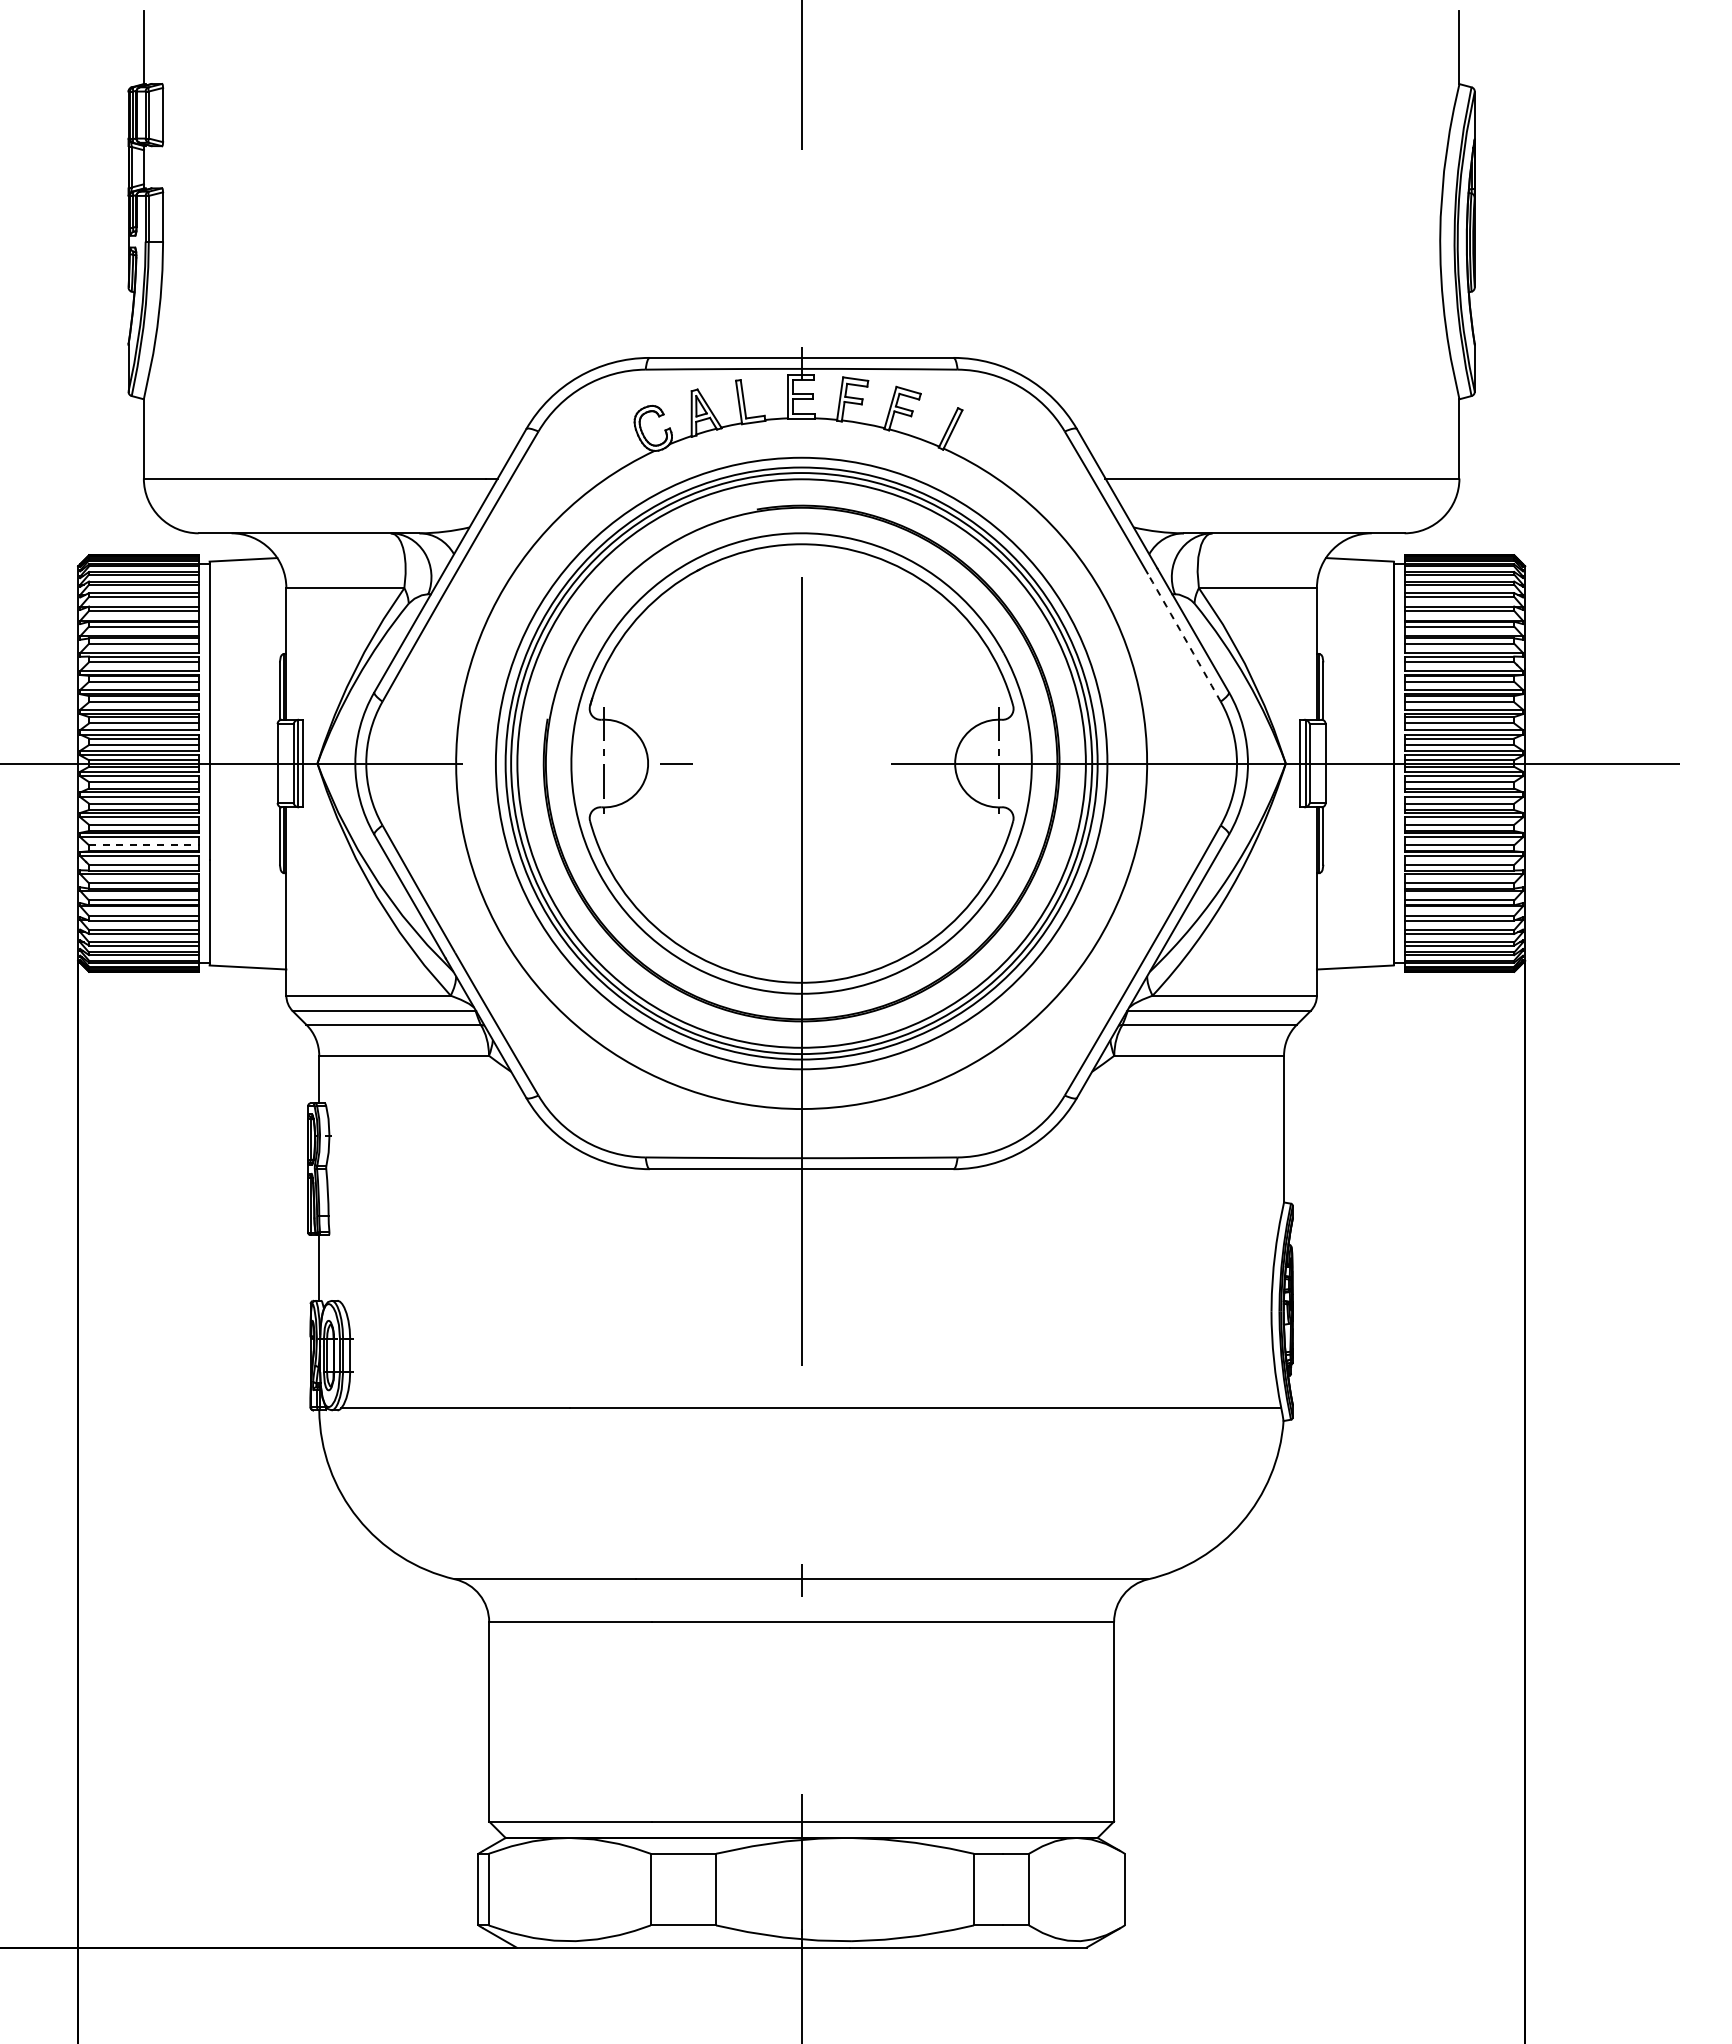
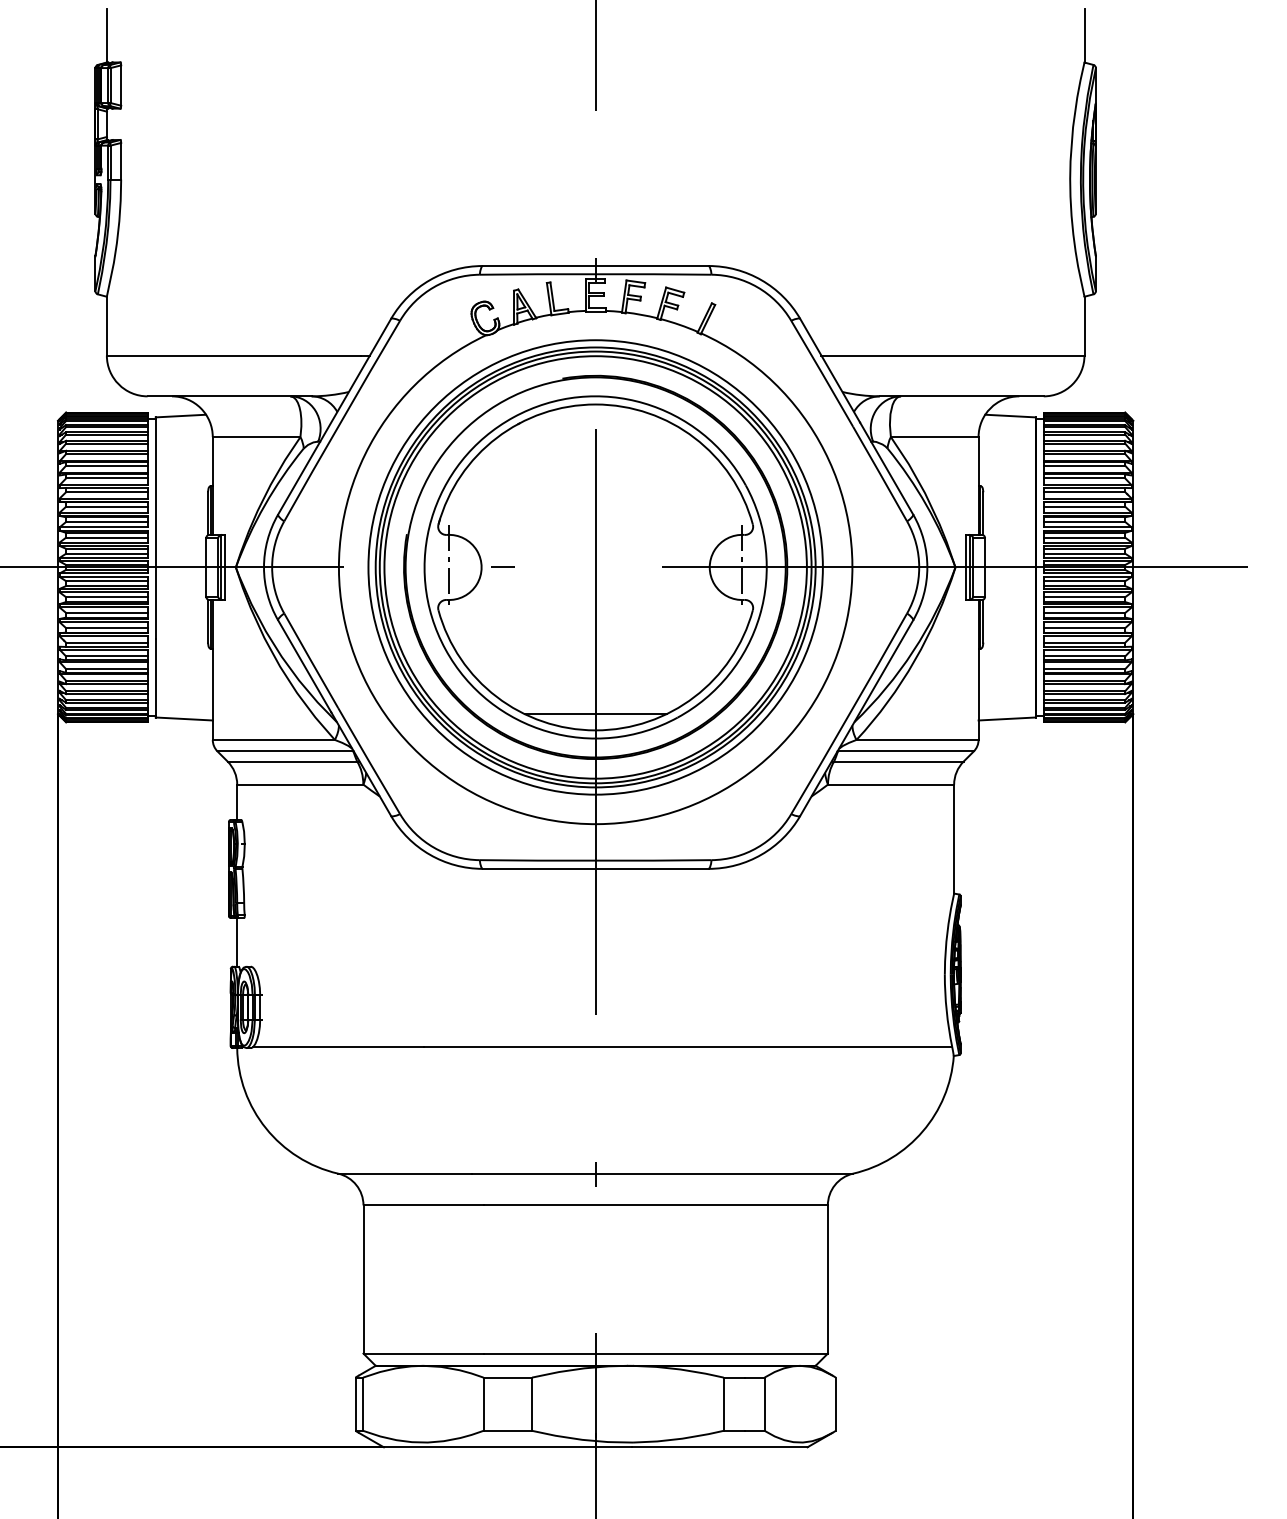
arc: (1184, 637) -> (880, 473), dashed -> solid
line: (143, 845) -> (106, 628), dashed -> solid
line: (801, 960) -> (595, 713), added

